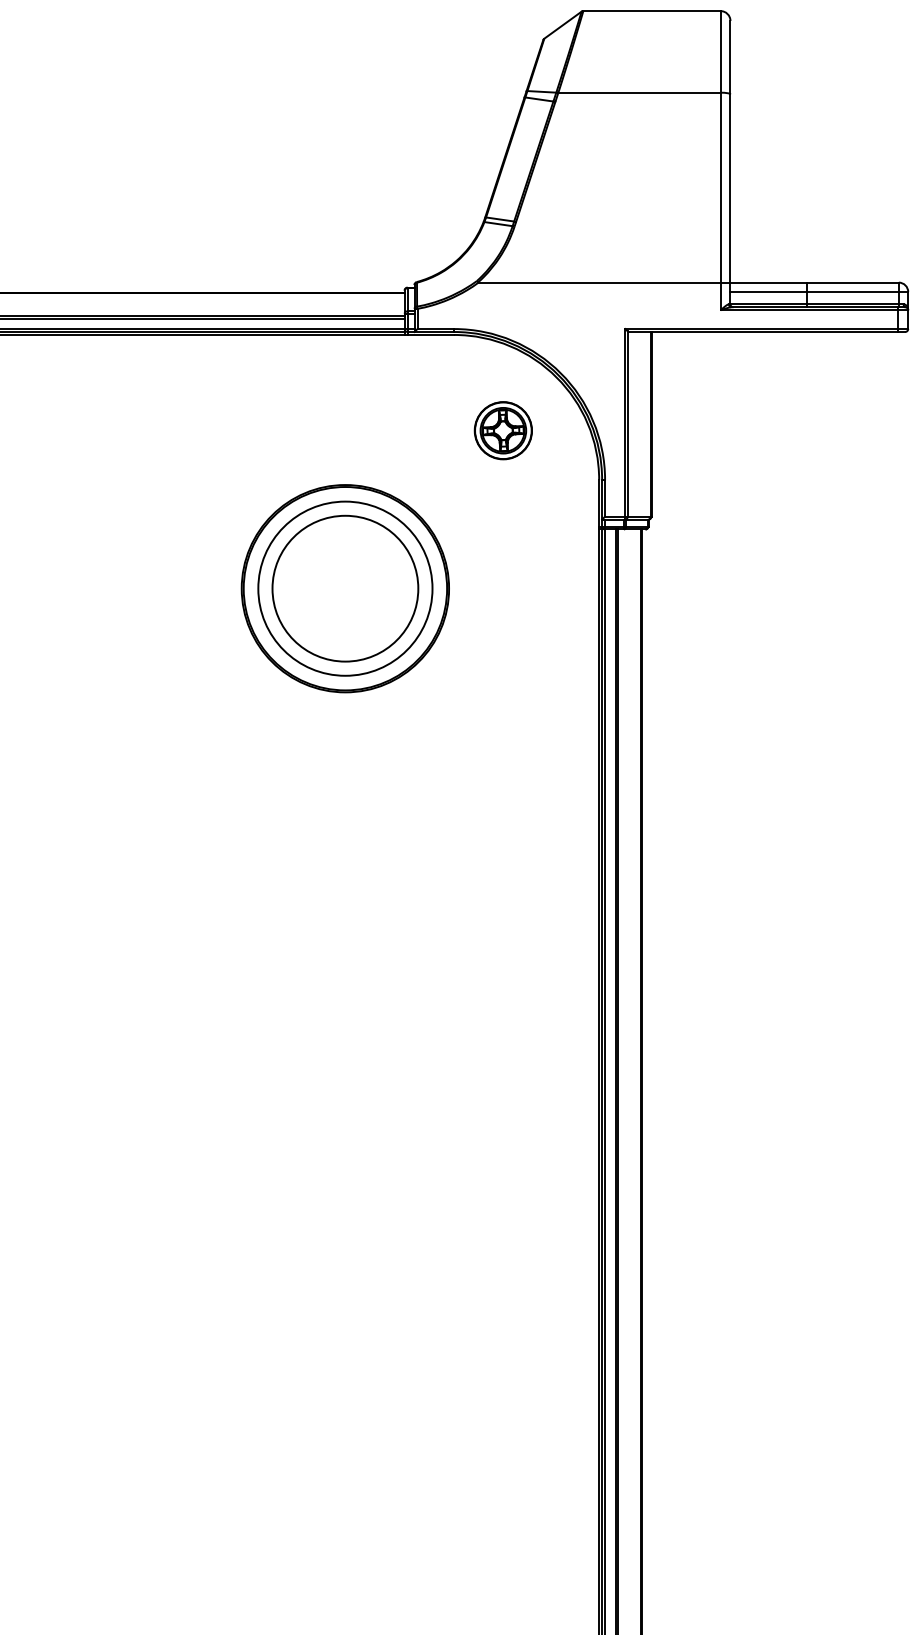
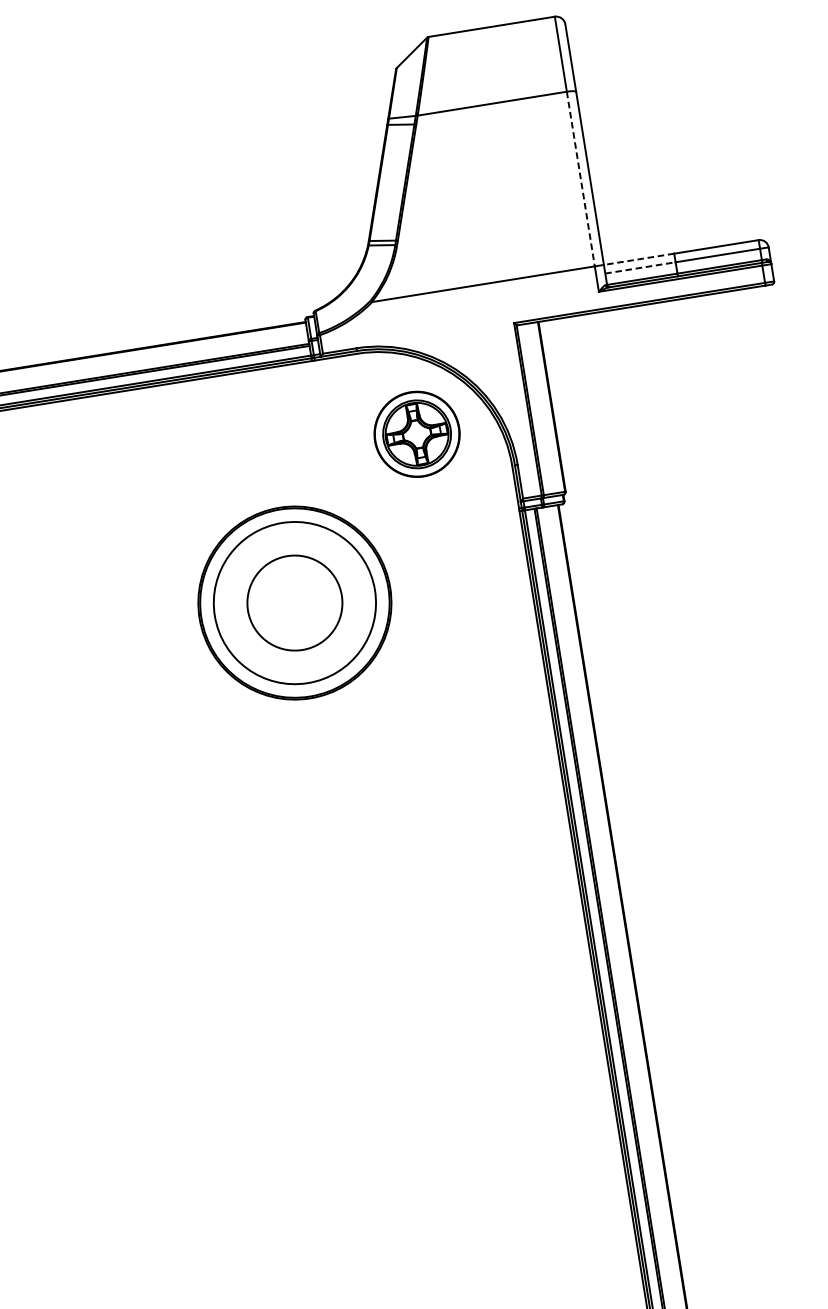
line: (720, 187) -> (580, 178), solid -> dashed
line: (768, 282) -> (638, 259), solid -> dashed
line: (769, 292) -> (641, 268), solid -> dashed
part: (502, 430) -> (416, 434), size x1.6
circle: (345, 588) -> (294, 602), size x0.7

